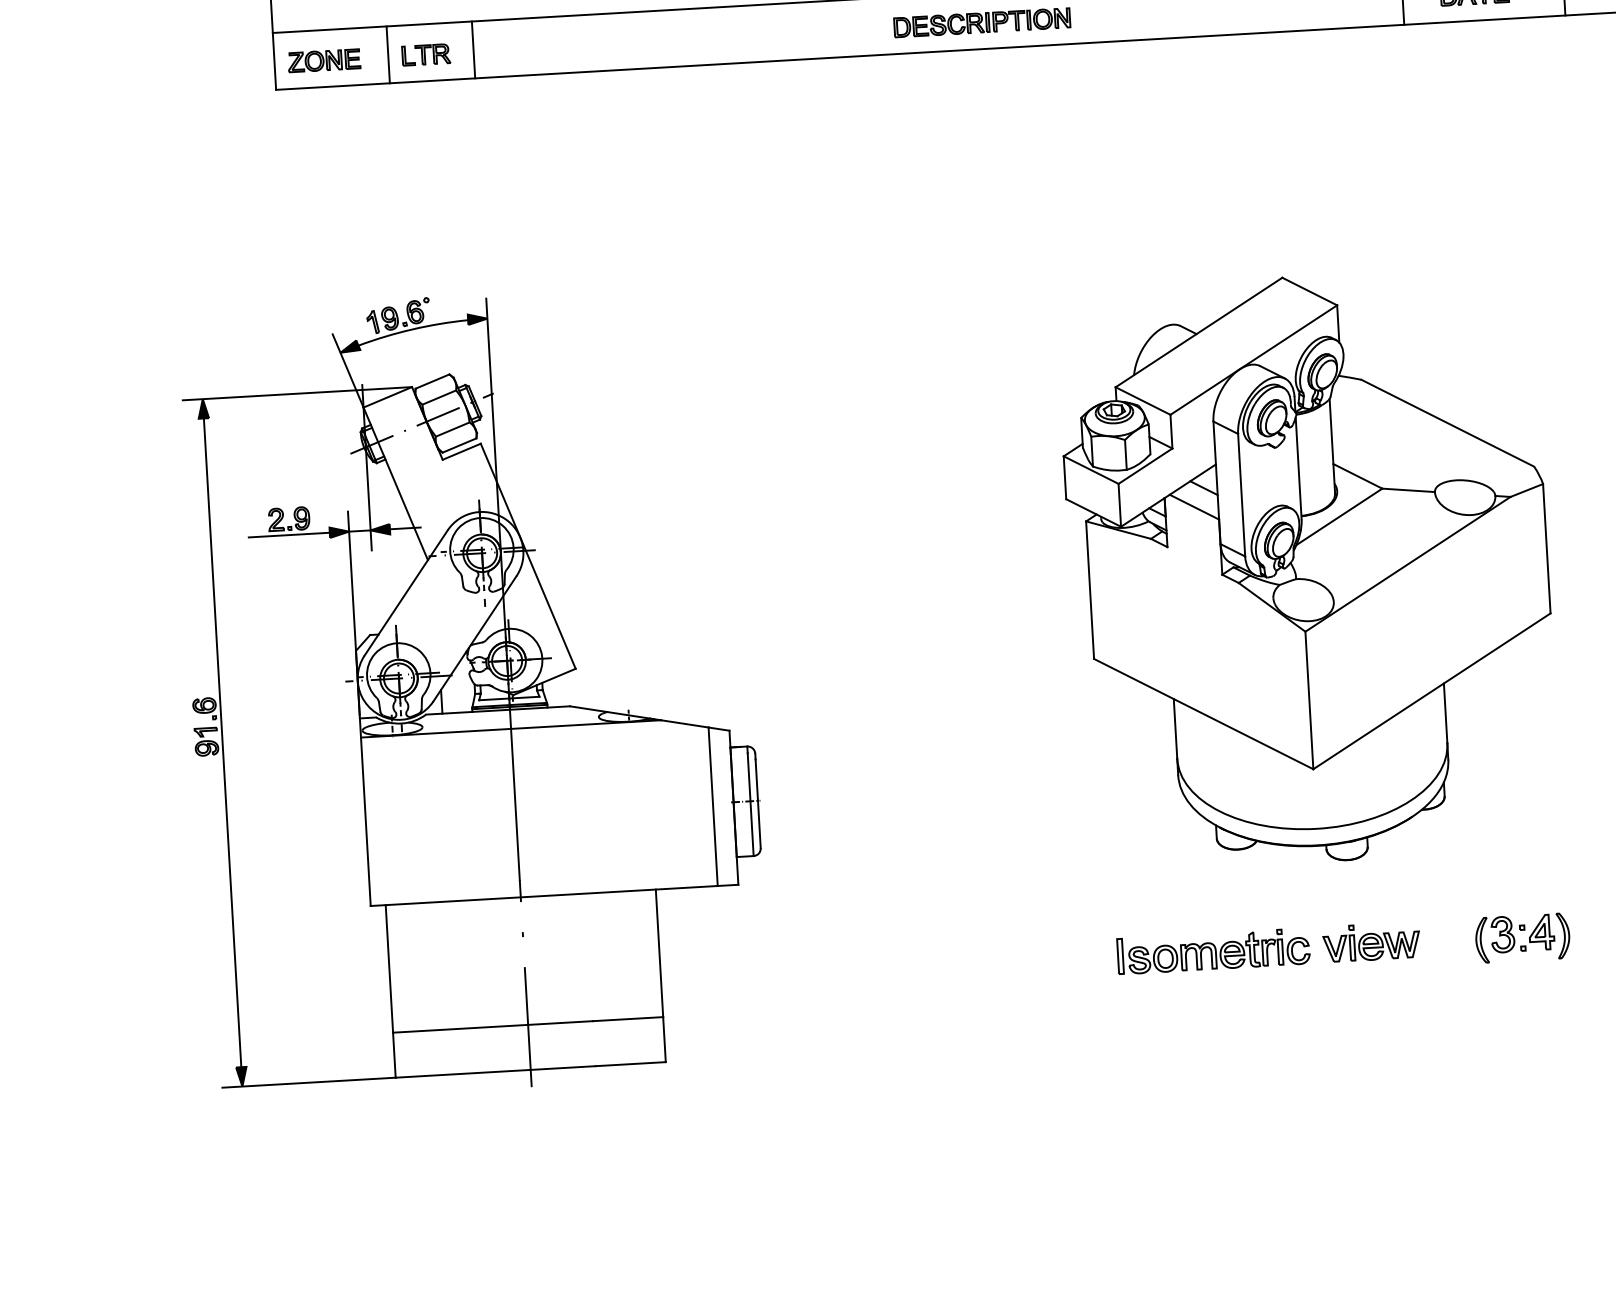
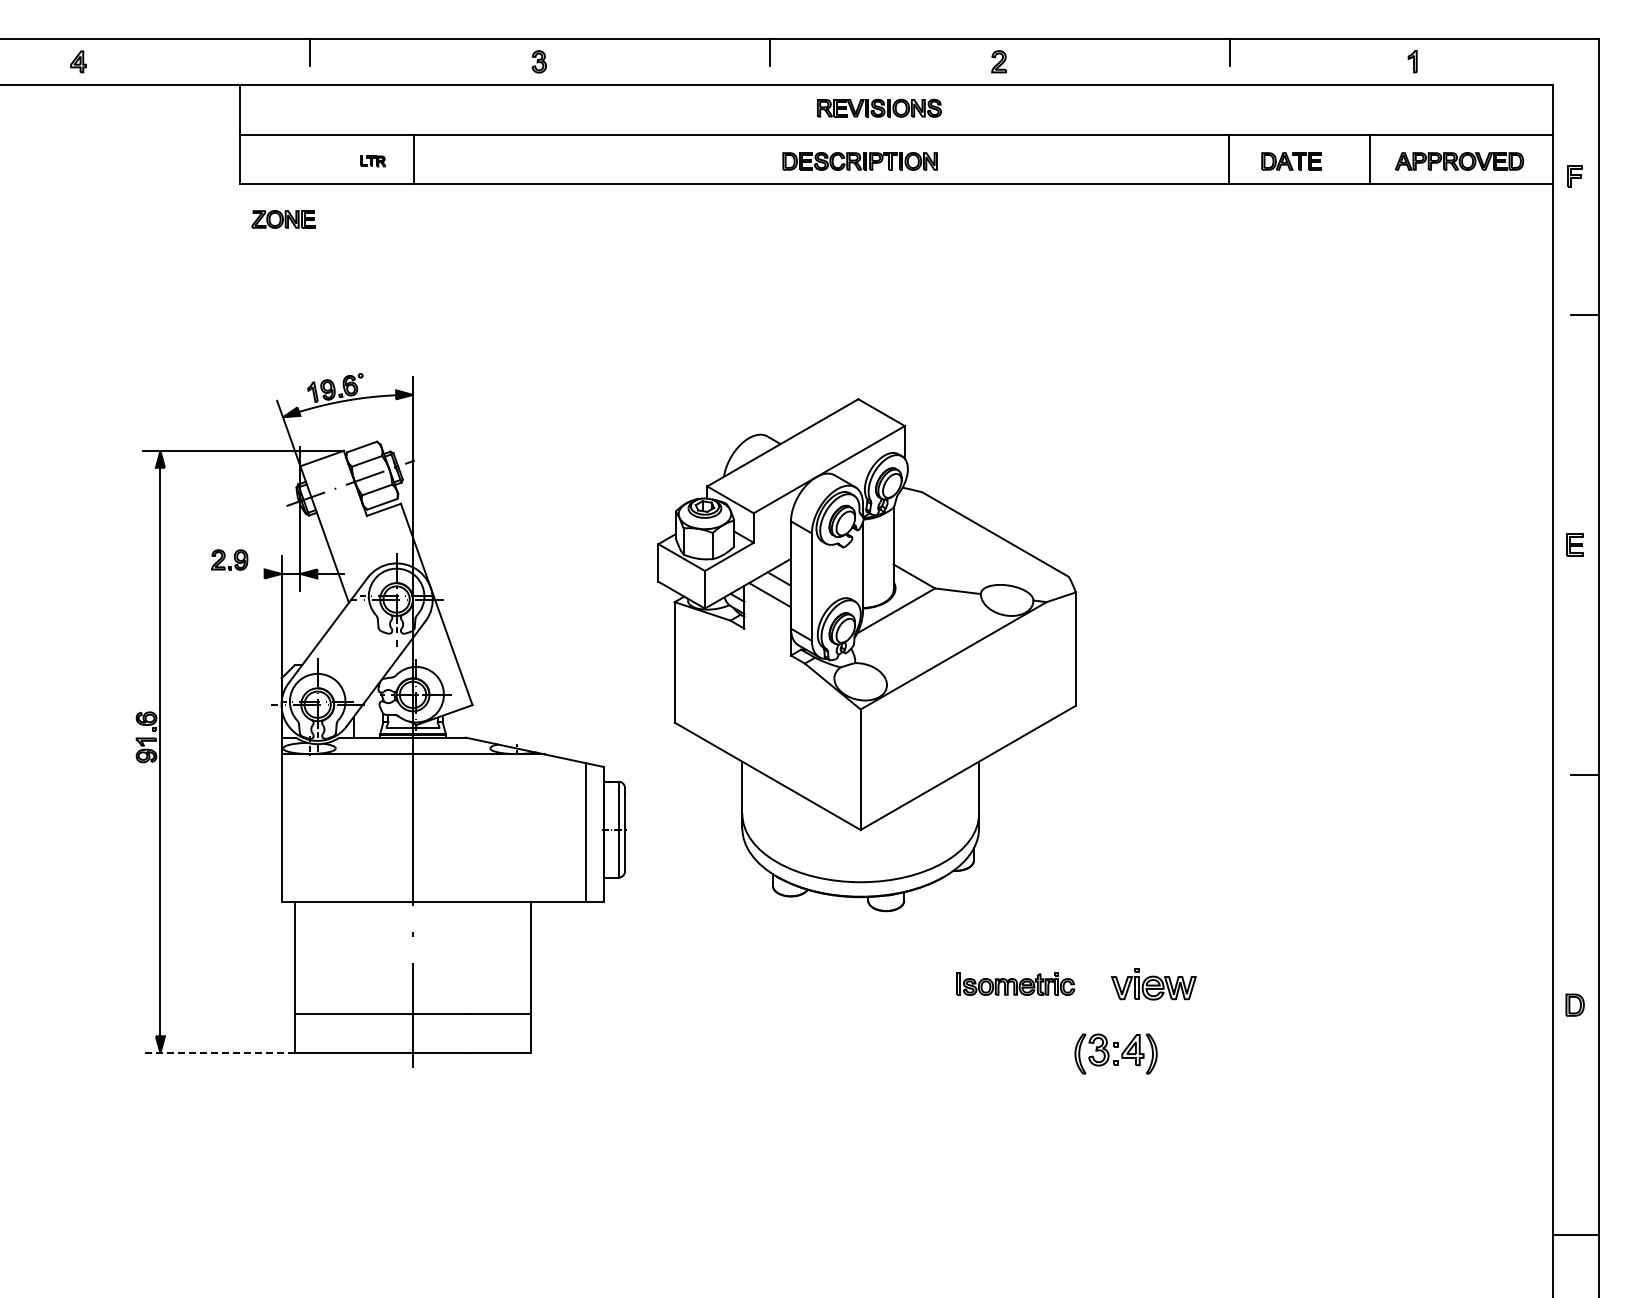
line: (387, 54) -> (339, 159), removed
part: (425, 54) -> (372, 161), size x0.6
part: (324, 60) -> (283, 219), moved
line: (288, 534) -> (228, 573), removed
part: (1308, 569) -> (866, 655), moved
part: (1522, 937) -> (1115, 1053), moved
part: (1213, 951) -> (1015, 984), size x0.7
line: (308, 1083) -> (218, 1053), solid -> dashed

